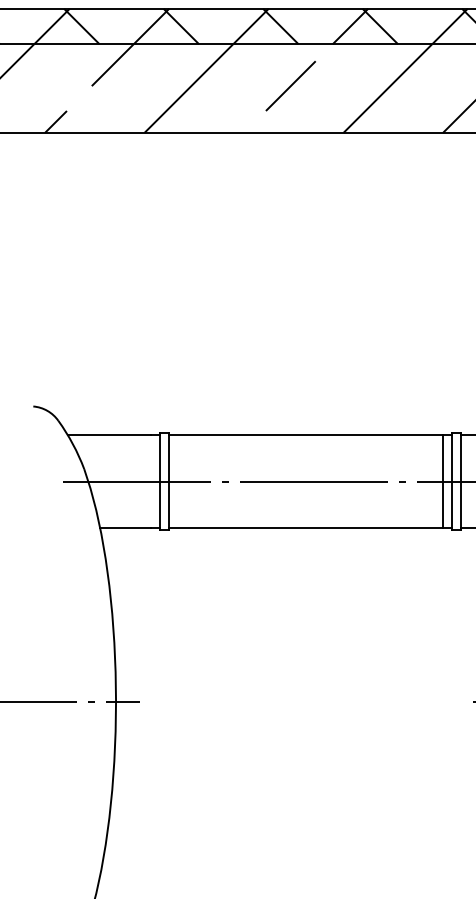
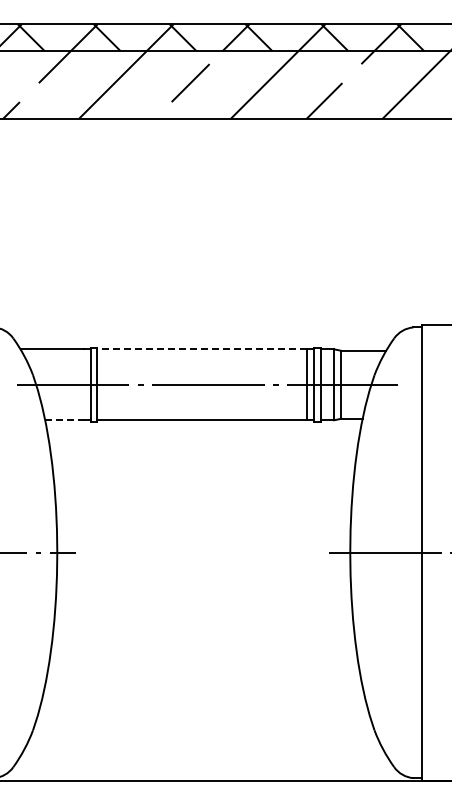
line: (306, 435) -> (202, 349), solid -> dashed
line: (126, 528) -> (65, 420), solid -> dashed

